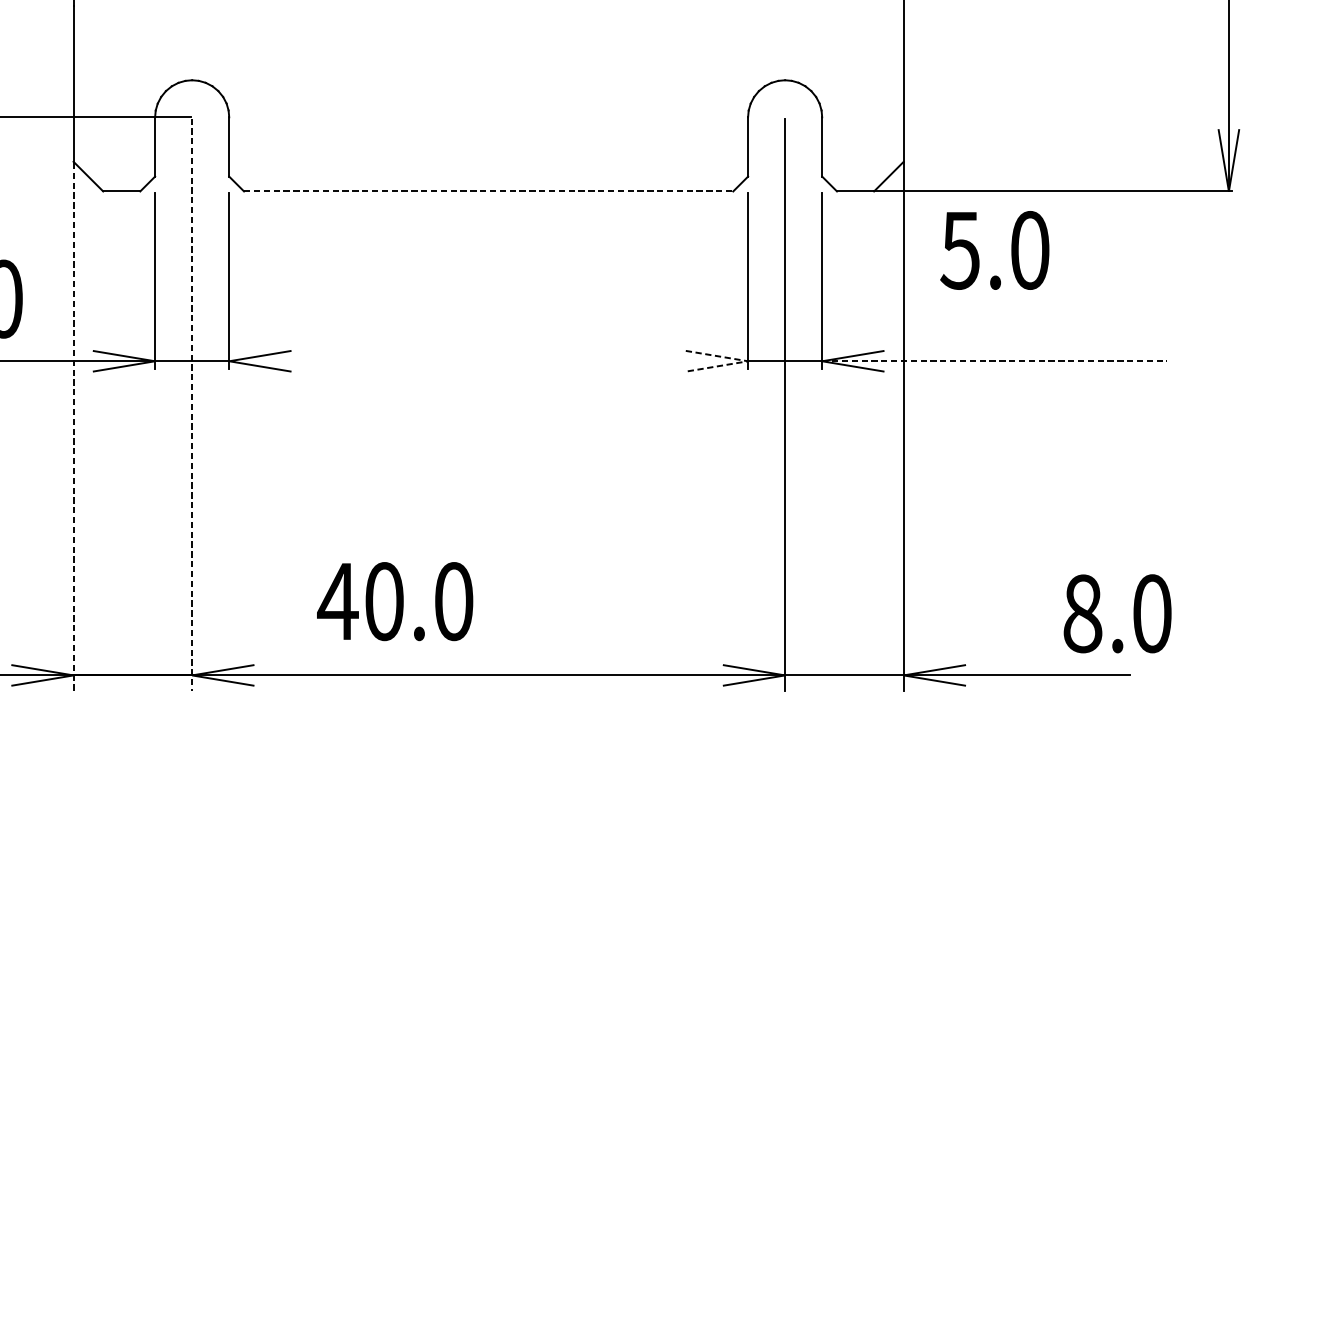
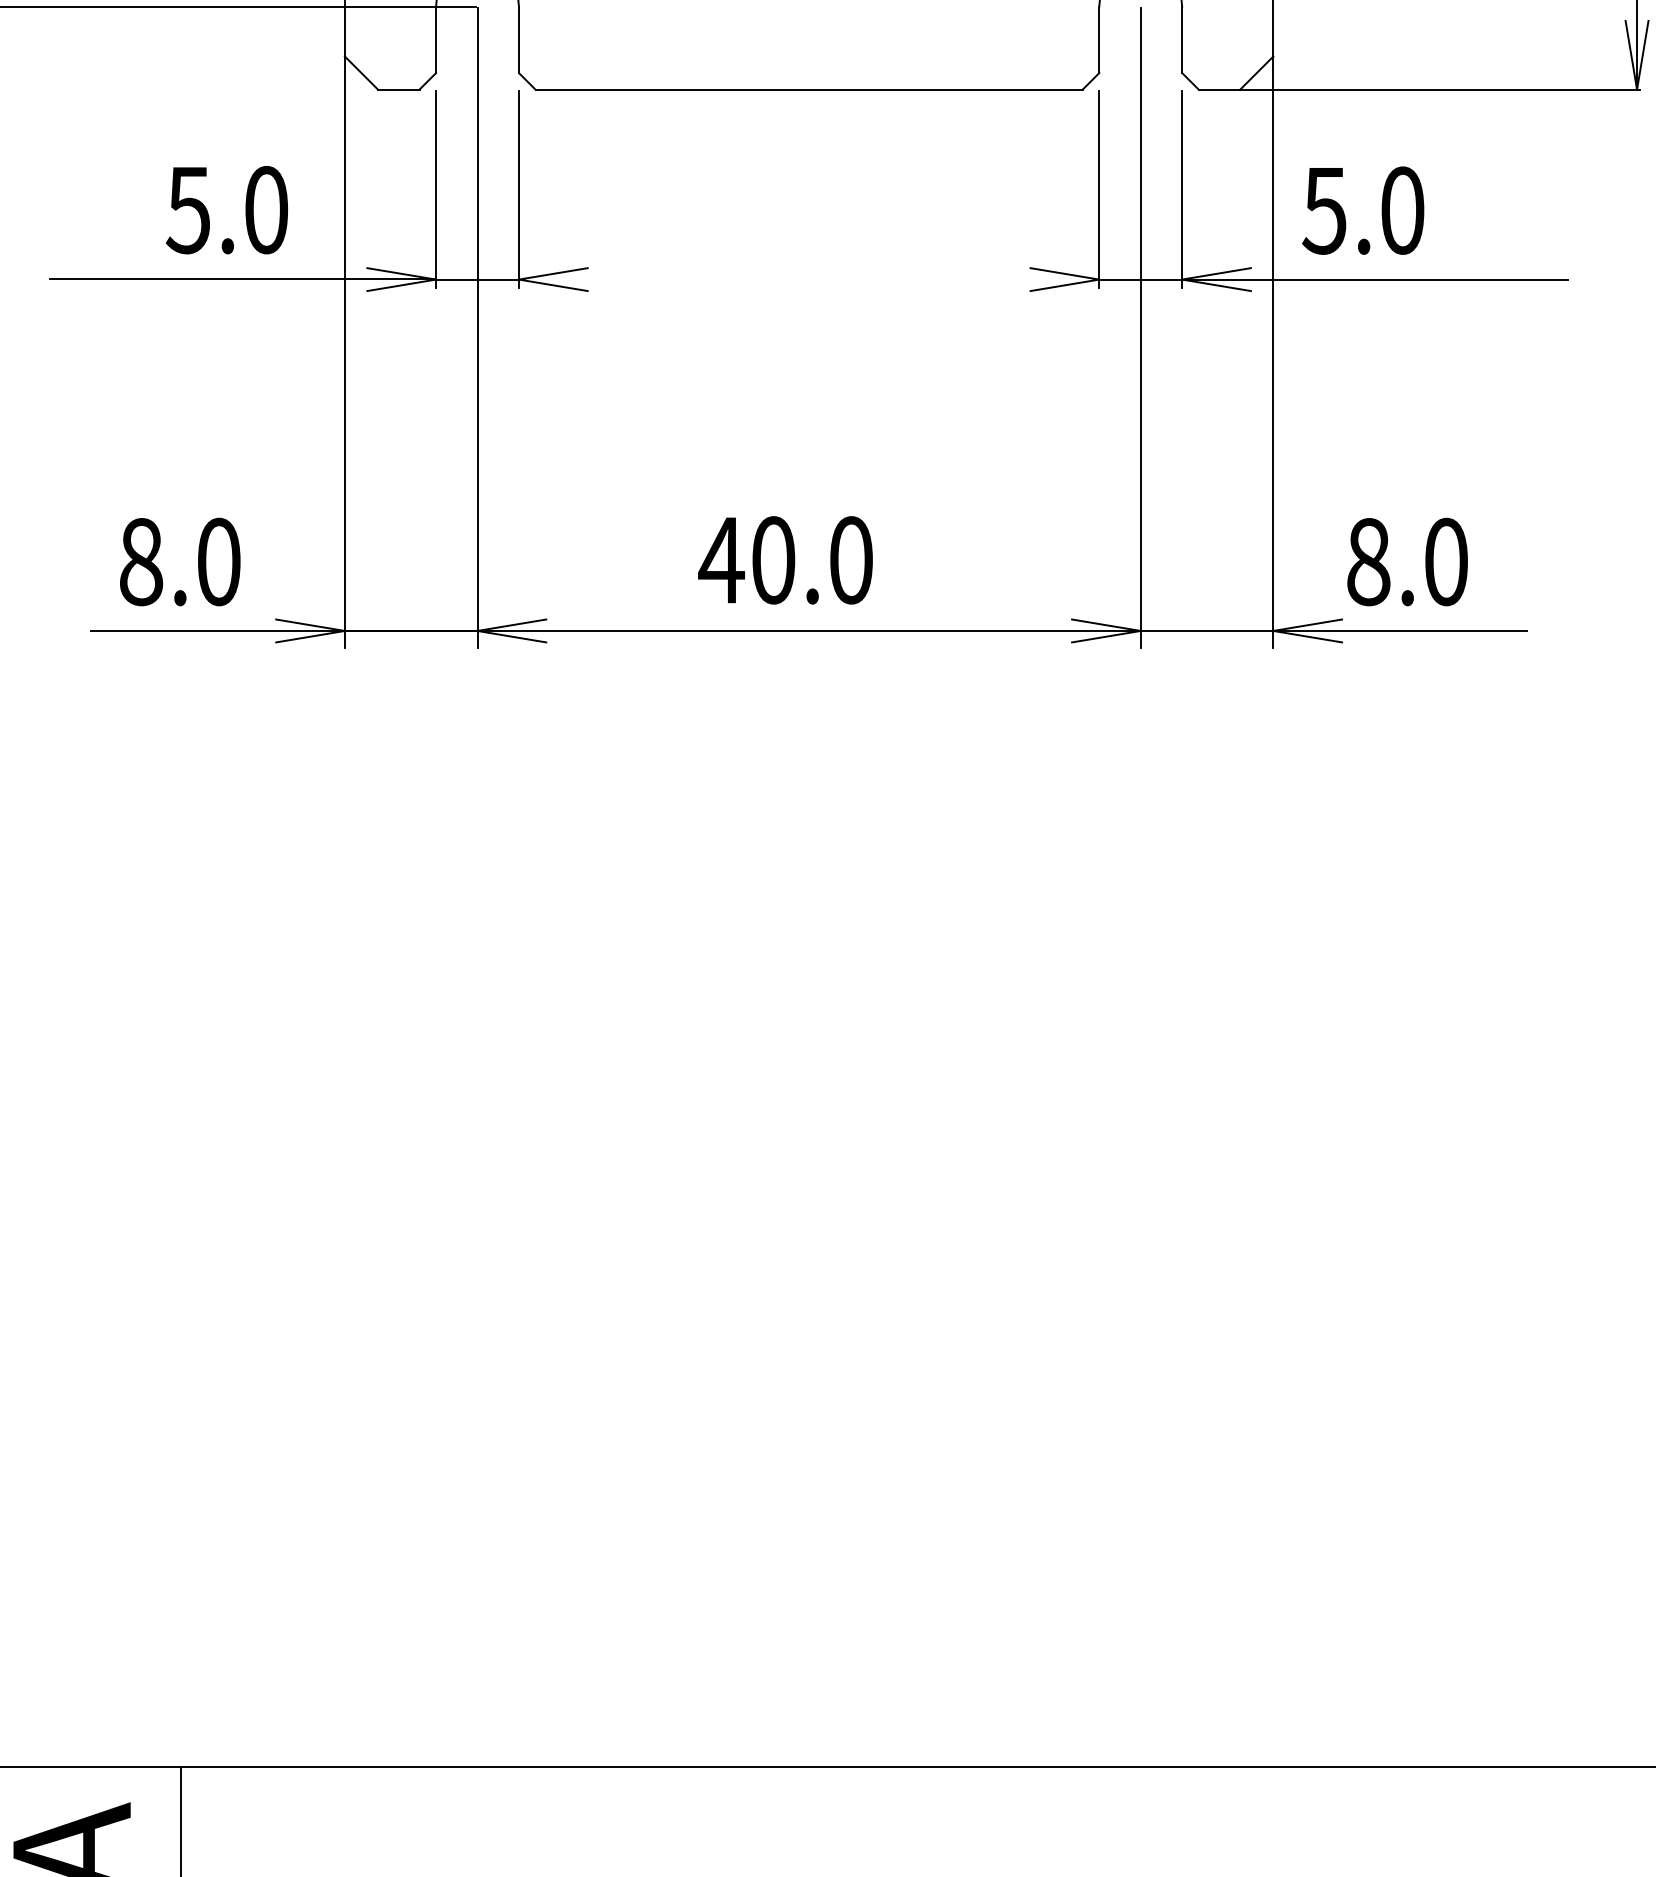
line: (488, 191) -> (809, 89), dashed -> solid
text: (995, 250) -> (1363, 210), moved
line: (748, 361) -> (1099, 279), dashed -> solid
line: (995, 361) -> (1375, 279), dashed -> solid
line: (192, 404) -> (477, 328), dashed -> solid
line: (73, 427) -> (344, 353), dashed -> solid
text: (395, 601) -> (785, 560), moved
text: (1117, 613) -> (1407, 561), moved

